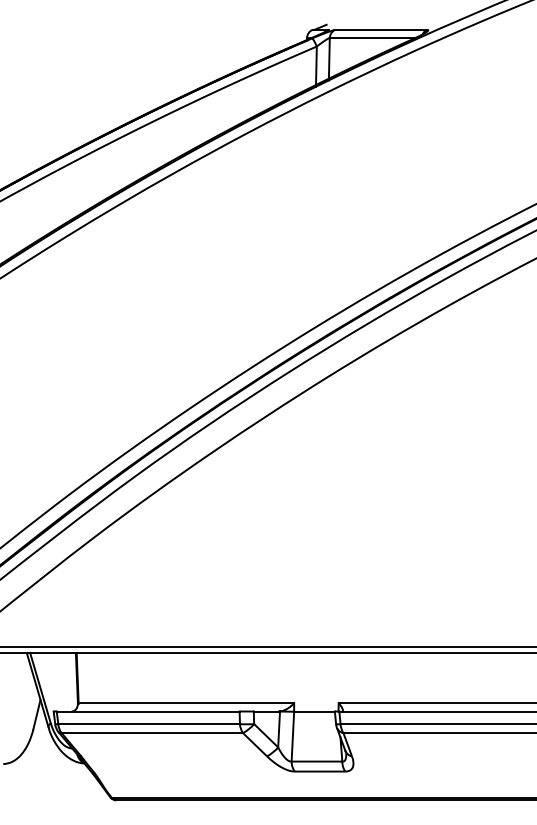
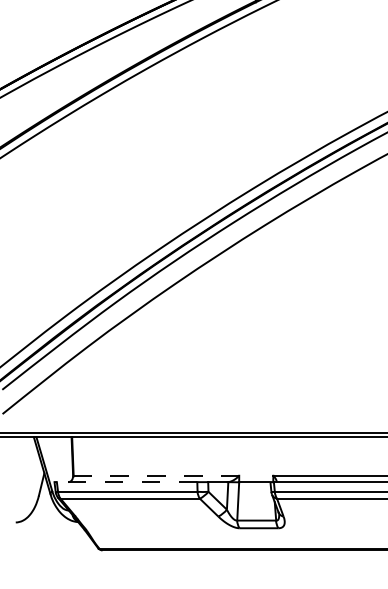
line: (186, 703) -> (156, 475), solid -> dashed
line: (147, 711) -> (126, 482), solid -> dashed

